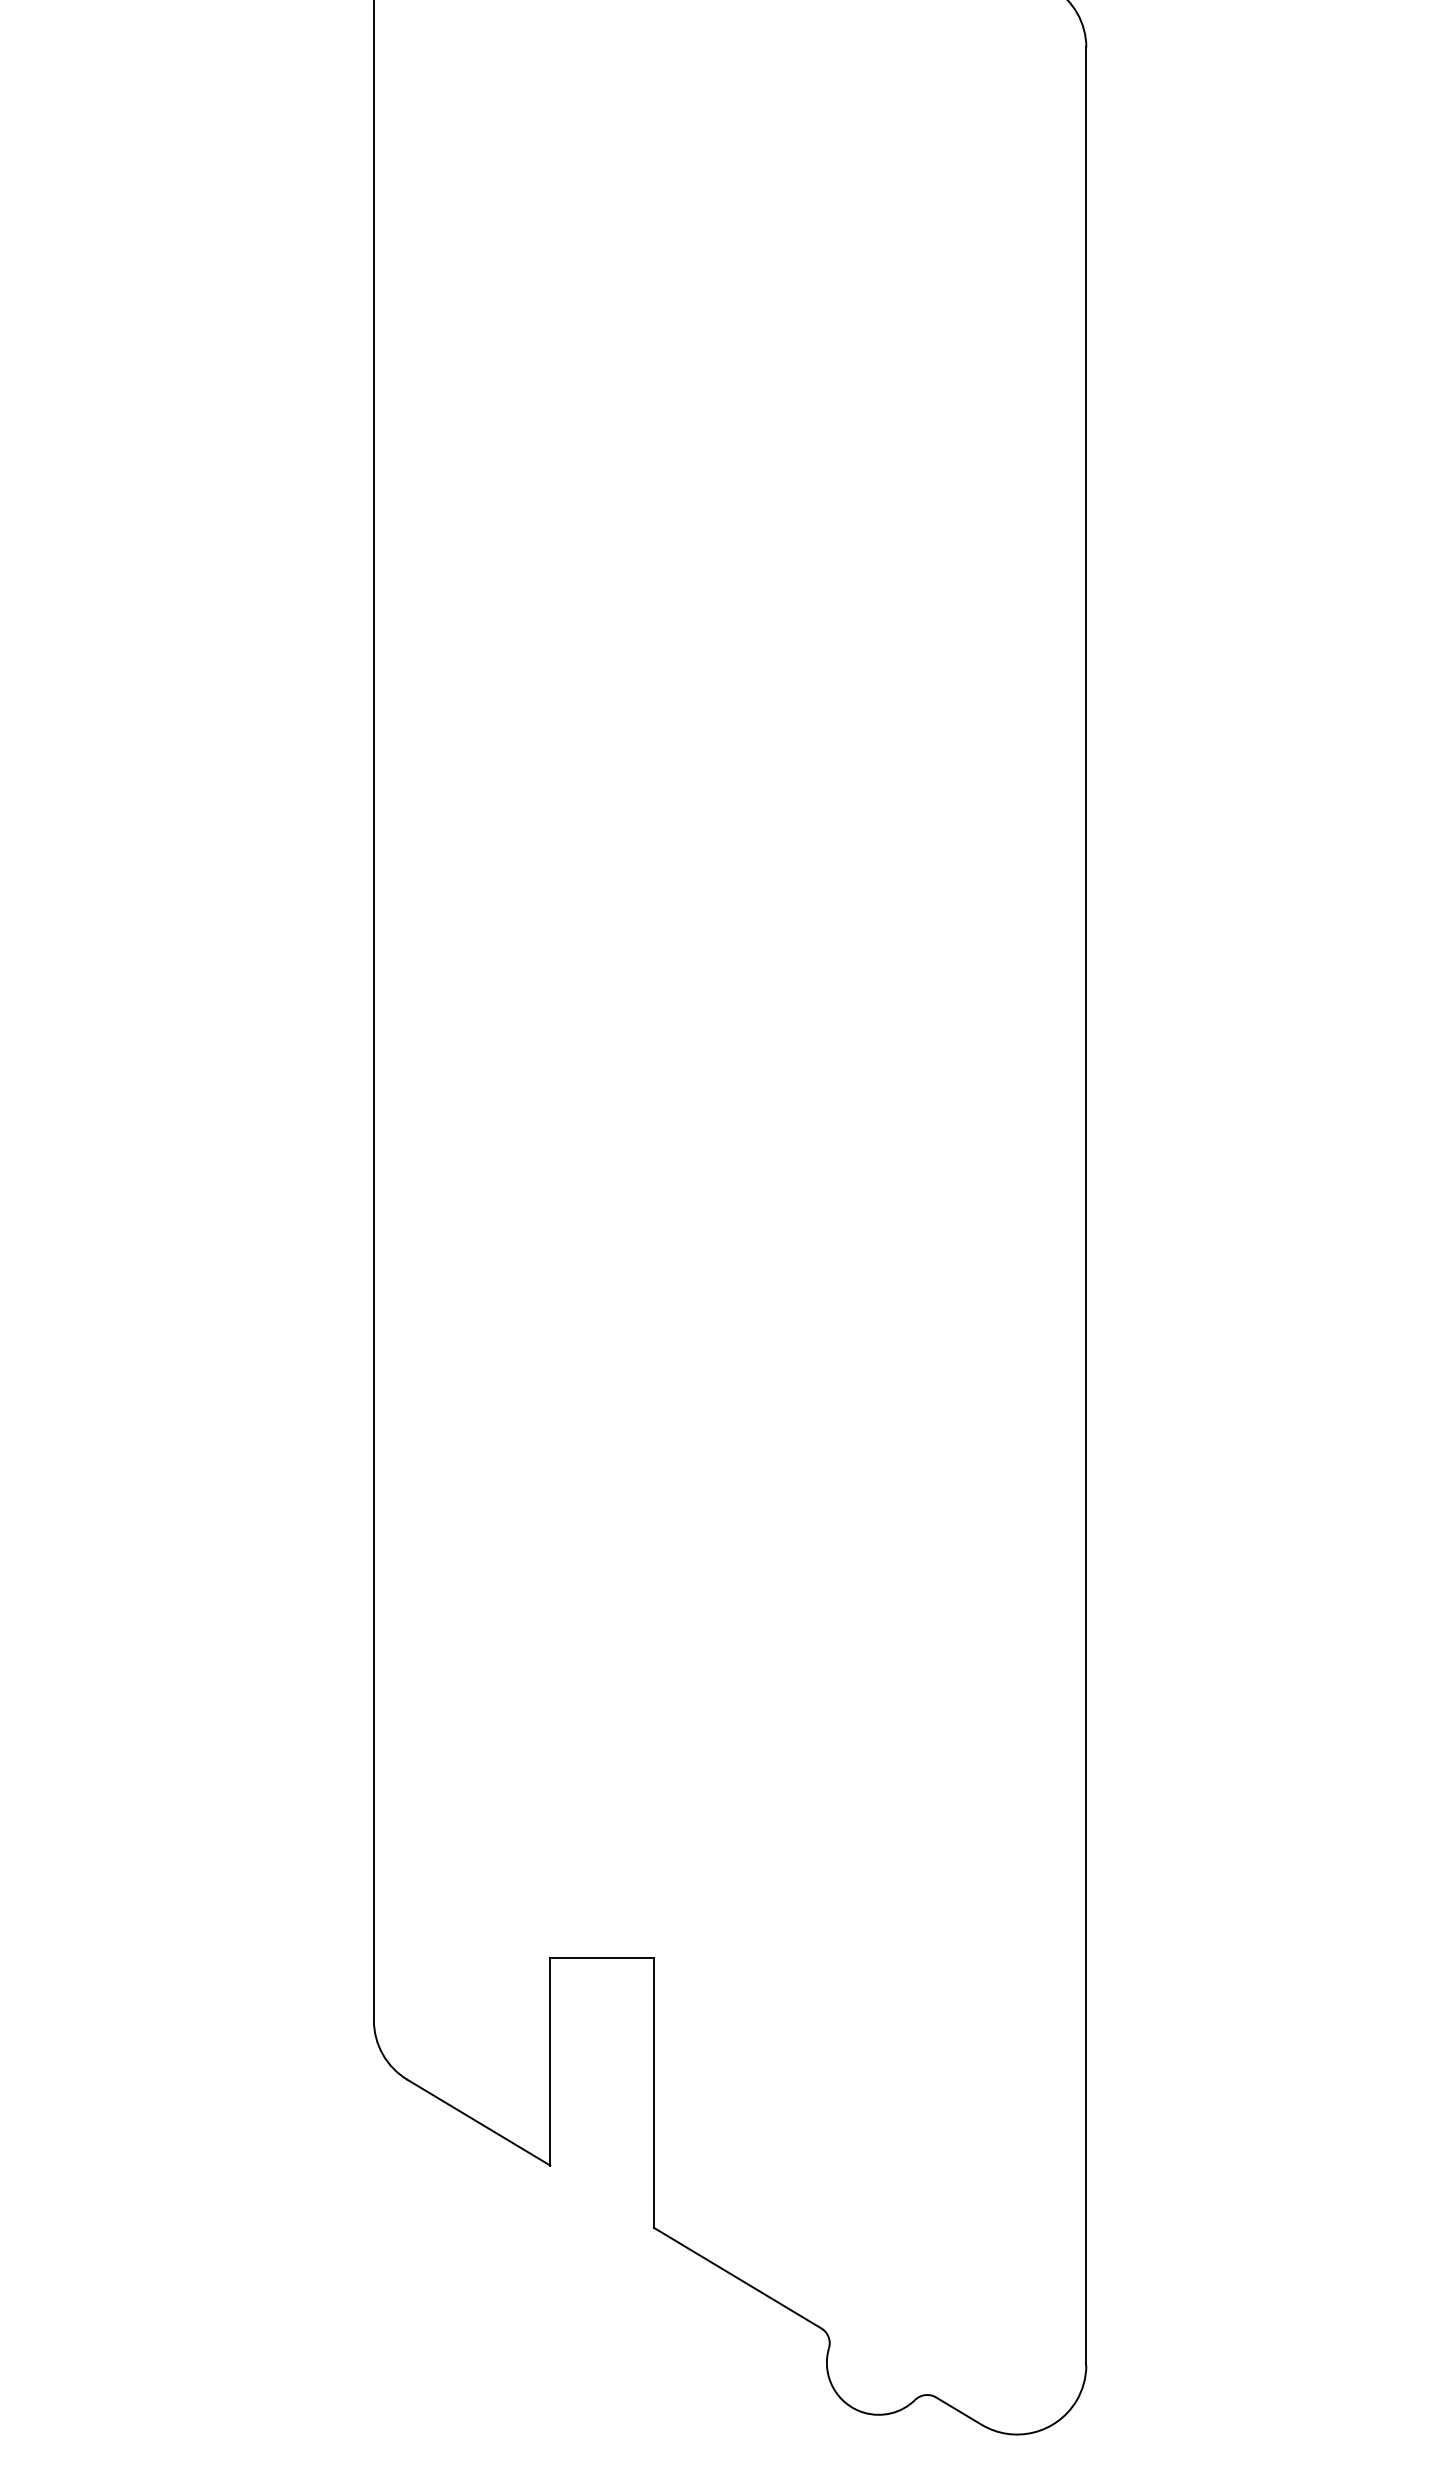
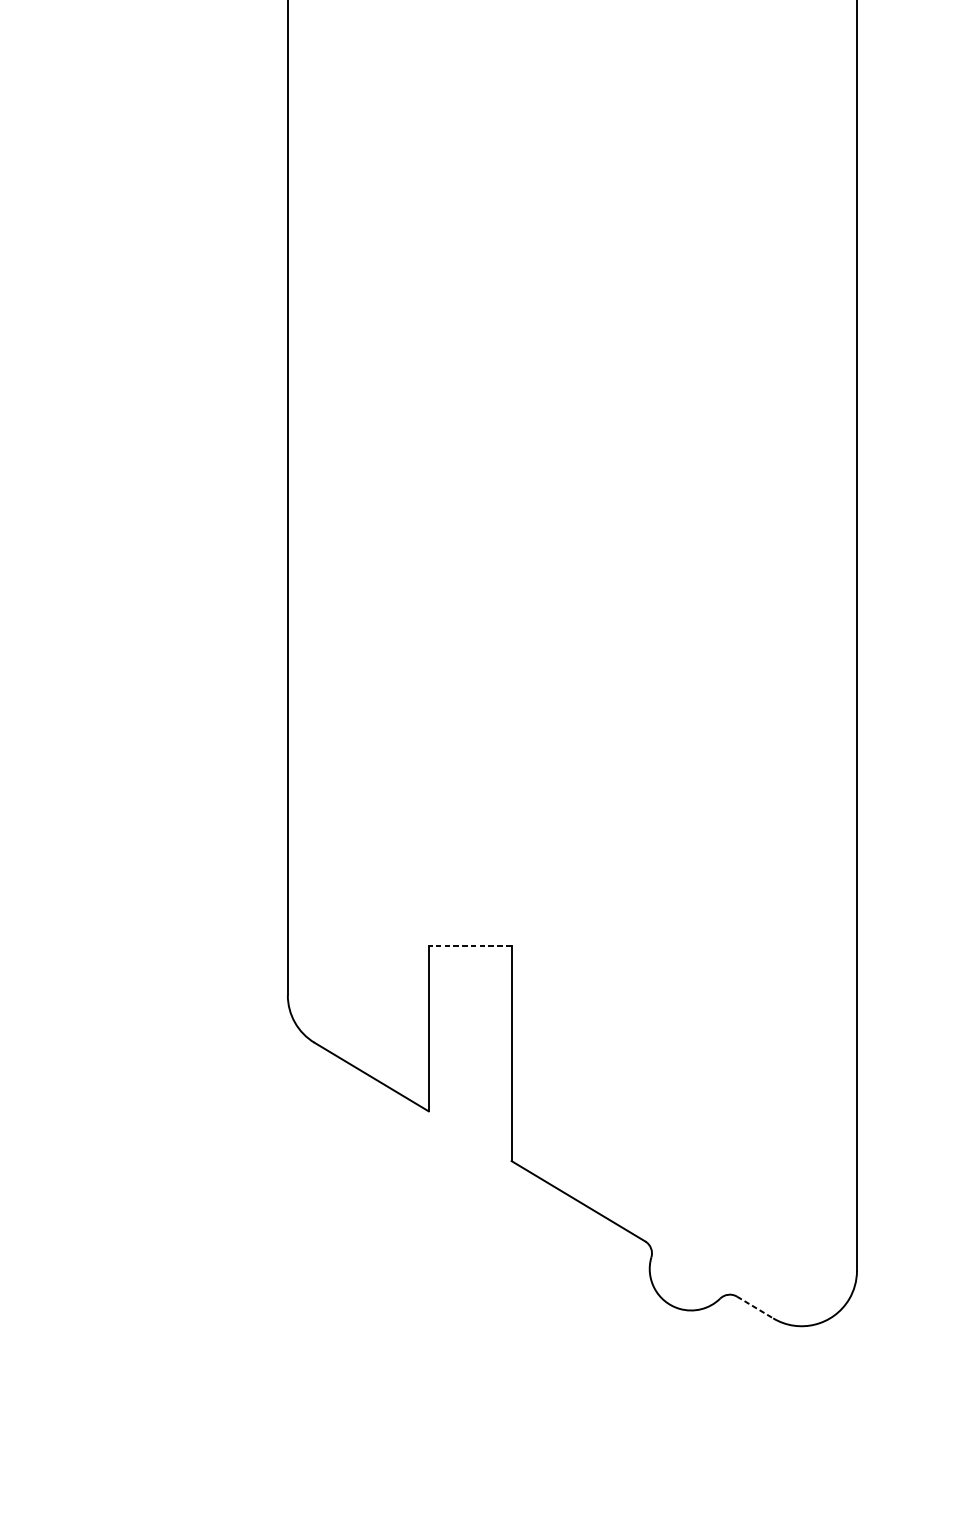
line: (602, 1958) -> (470, 945), solid -> dashed
line: (959, 2411) -> (755, 1307), solid -> dashed

